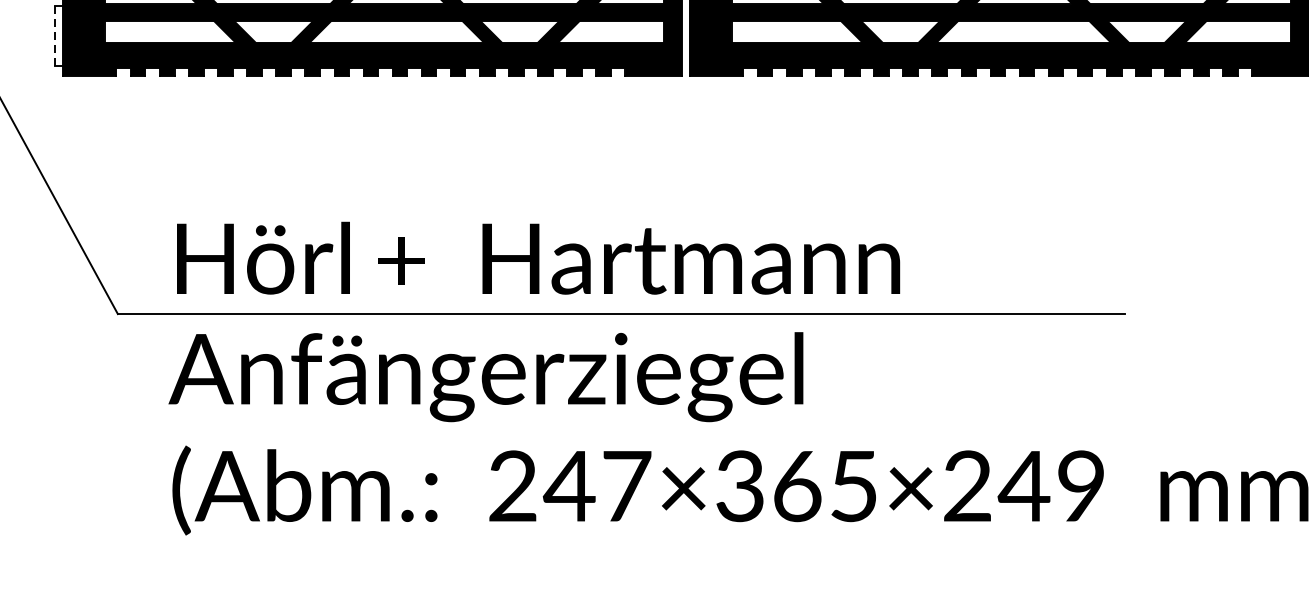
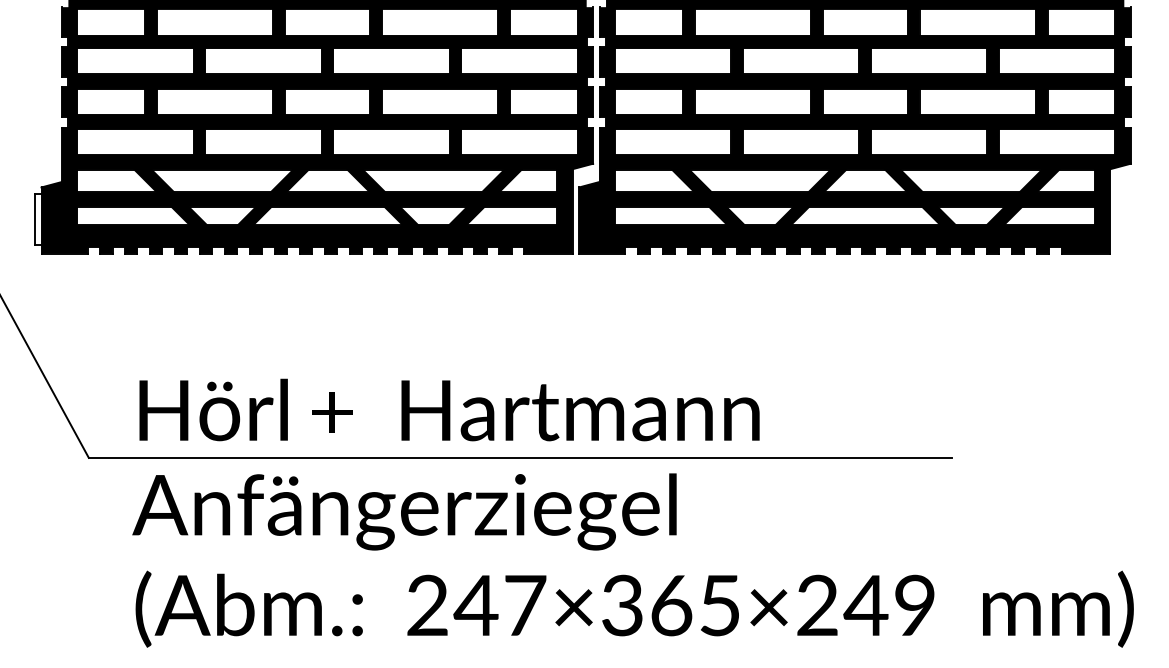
line: (55, 36) -> (35, 219), dashed -> solid

